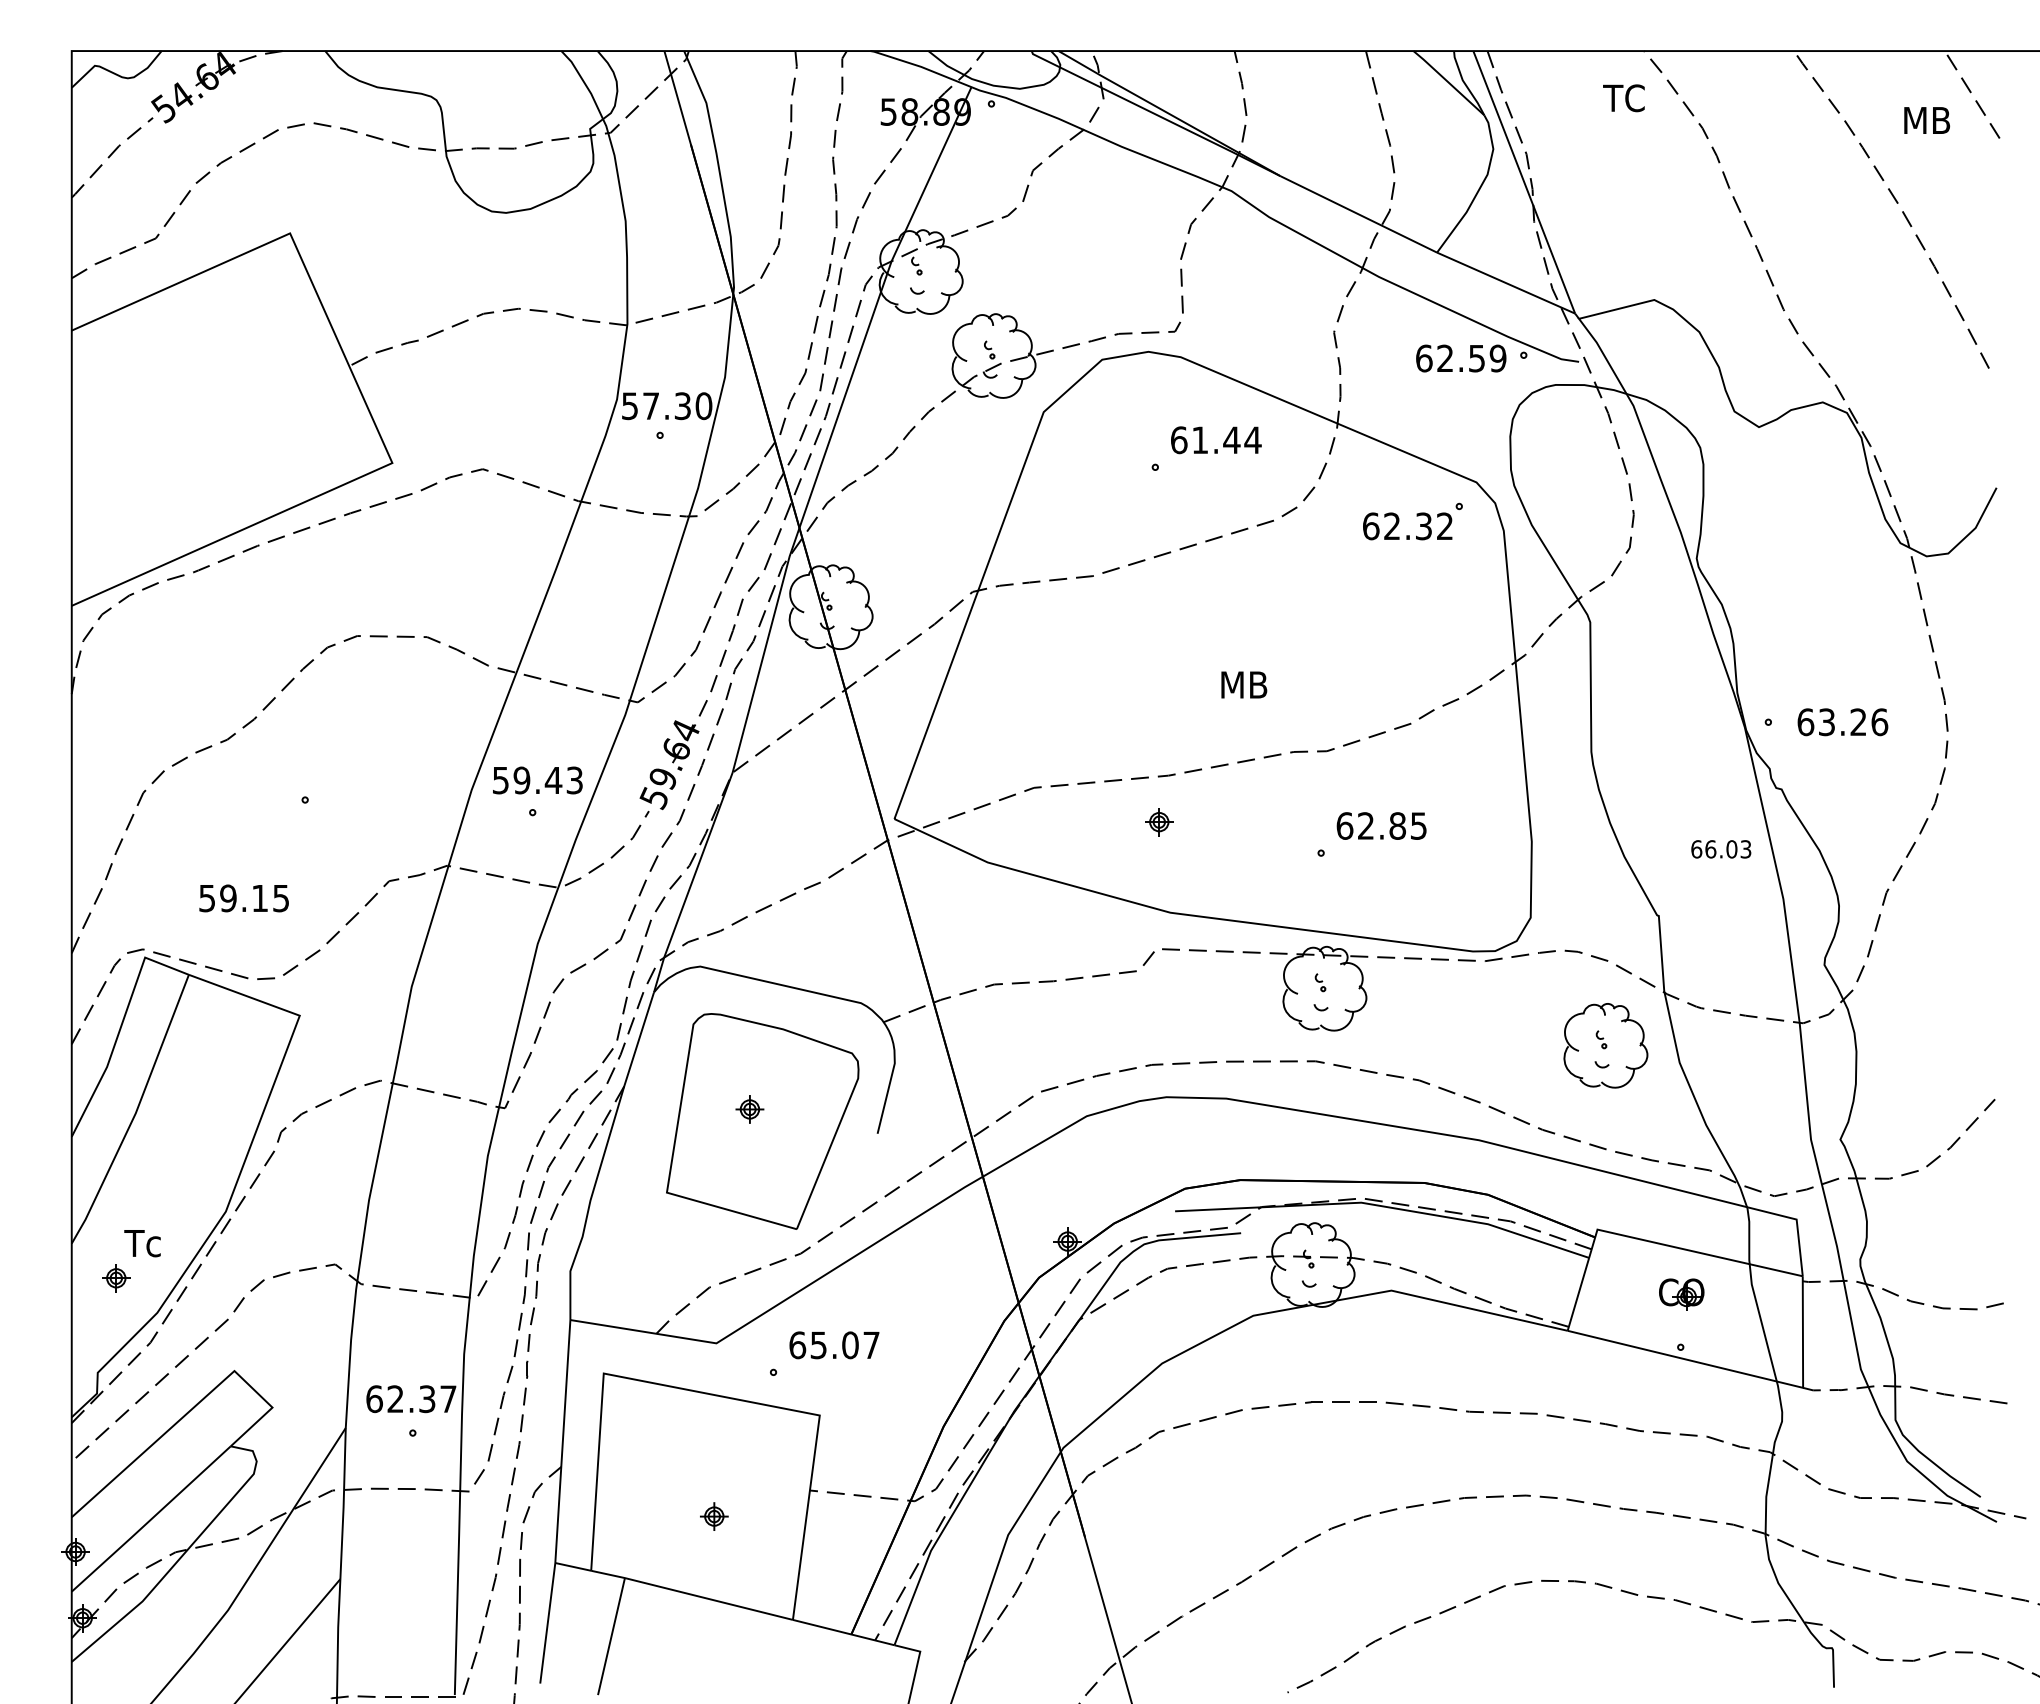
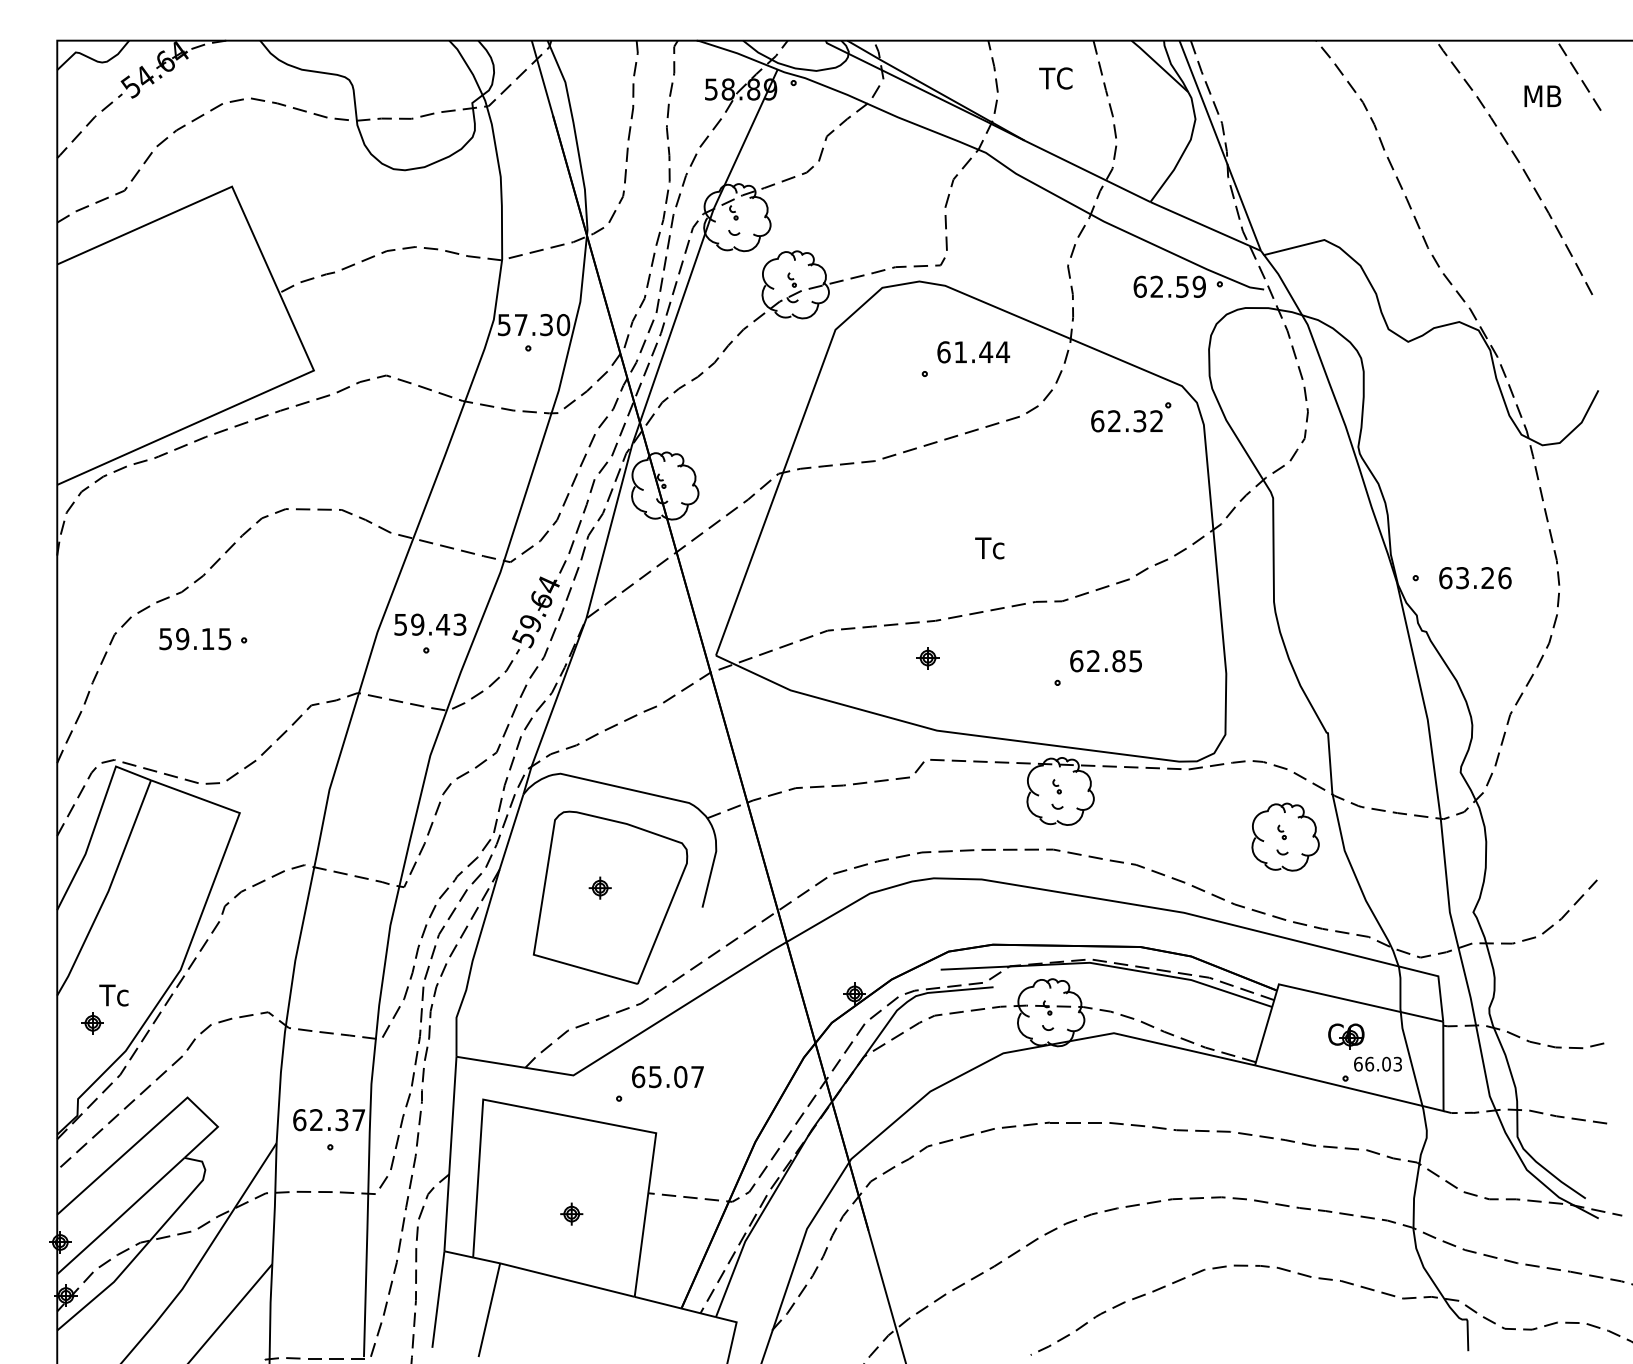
text: (1623, 98) -> (1055, 78), moved
text: (1242, 684) -> (994, 547), MB -> Tc
text: (1721, 849) -> (1378, 1064), moved
text: (243, 898) -> (194, 639), moved

